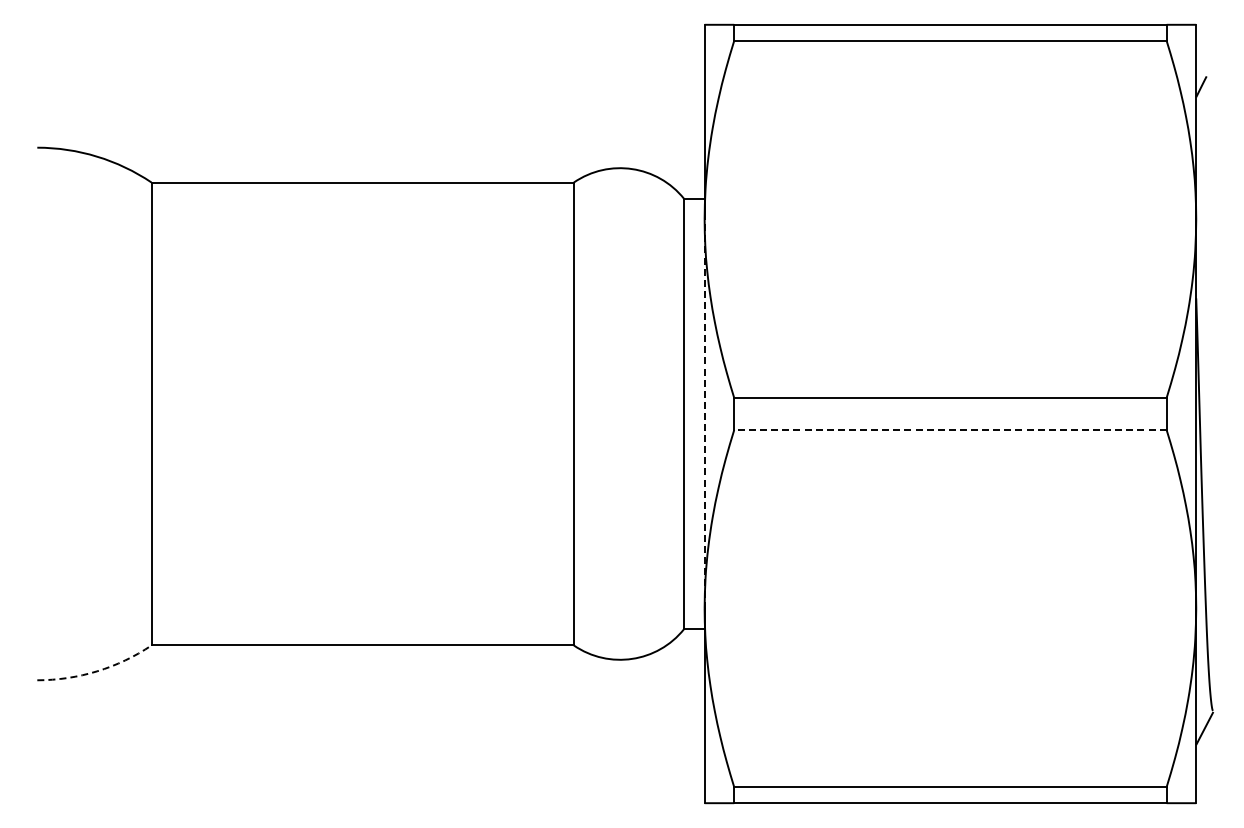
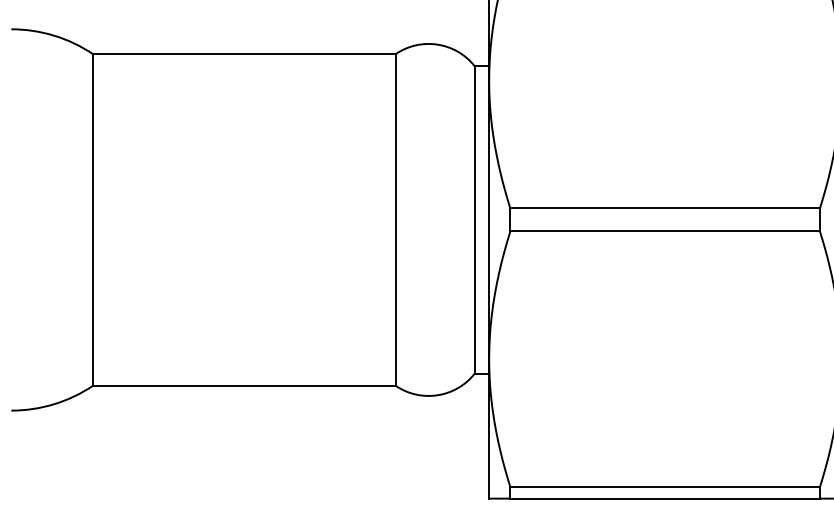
line: (704, 414) -> (489, 220), dashed -> solid
line: (949, 430) -> (664, 231), dashed -> solid
arc: (97, 671) -> (54, 404), dashed -> solid

